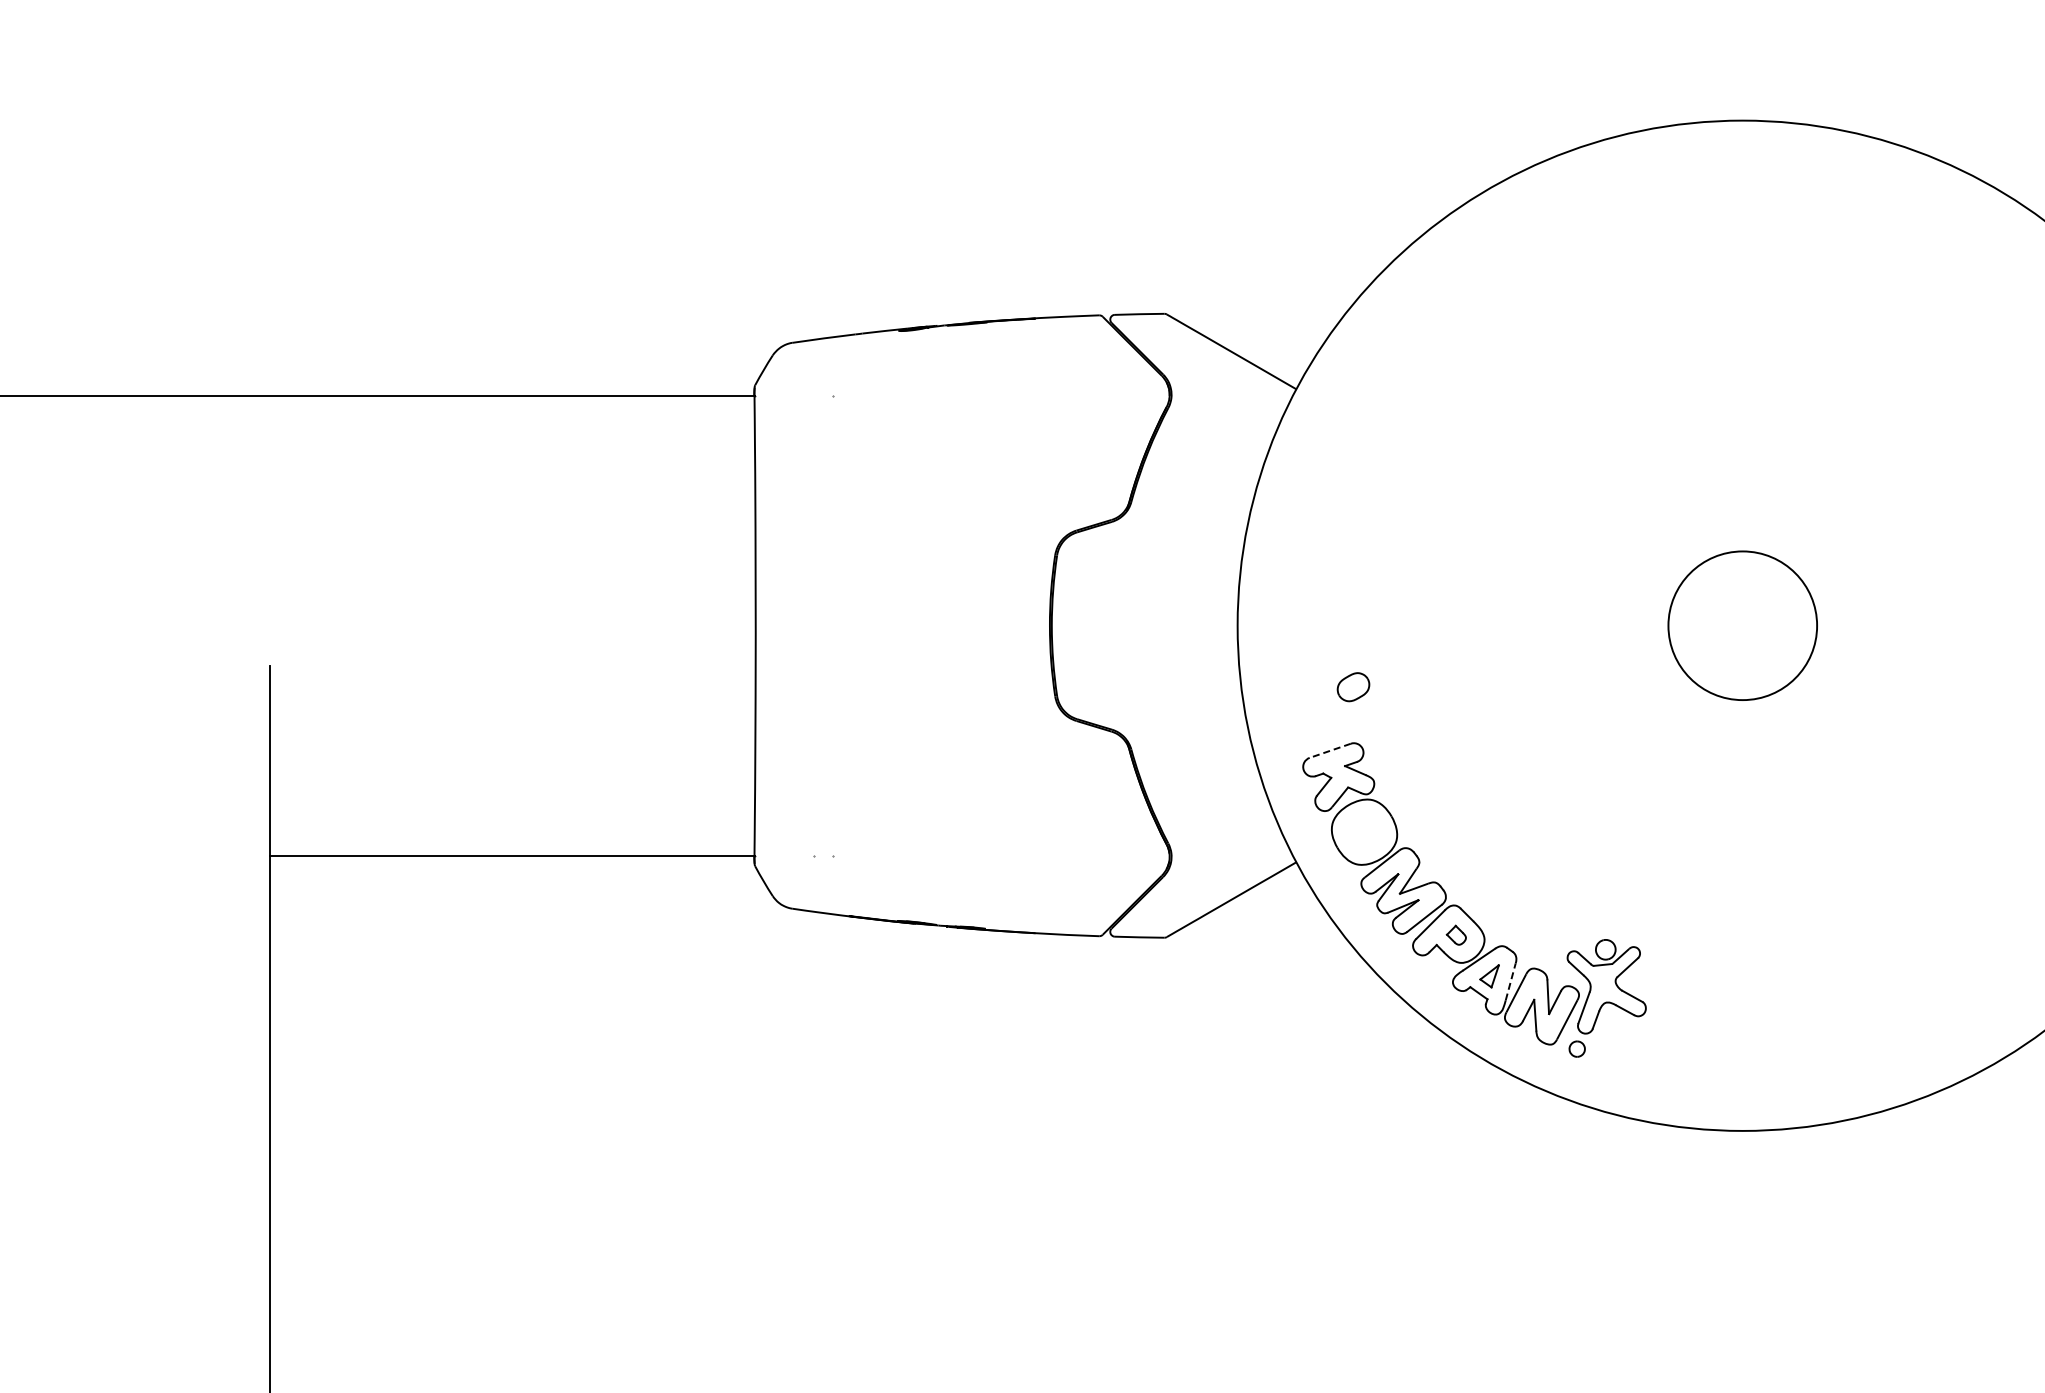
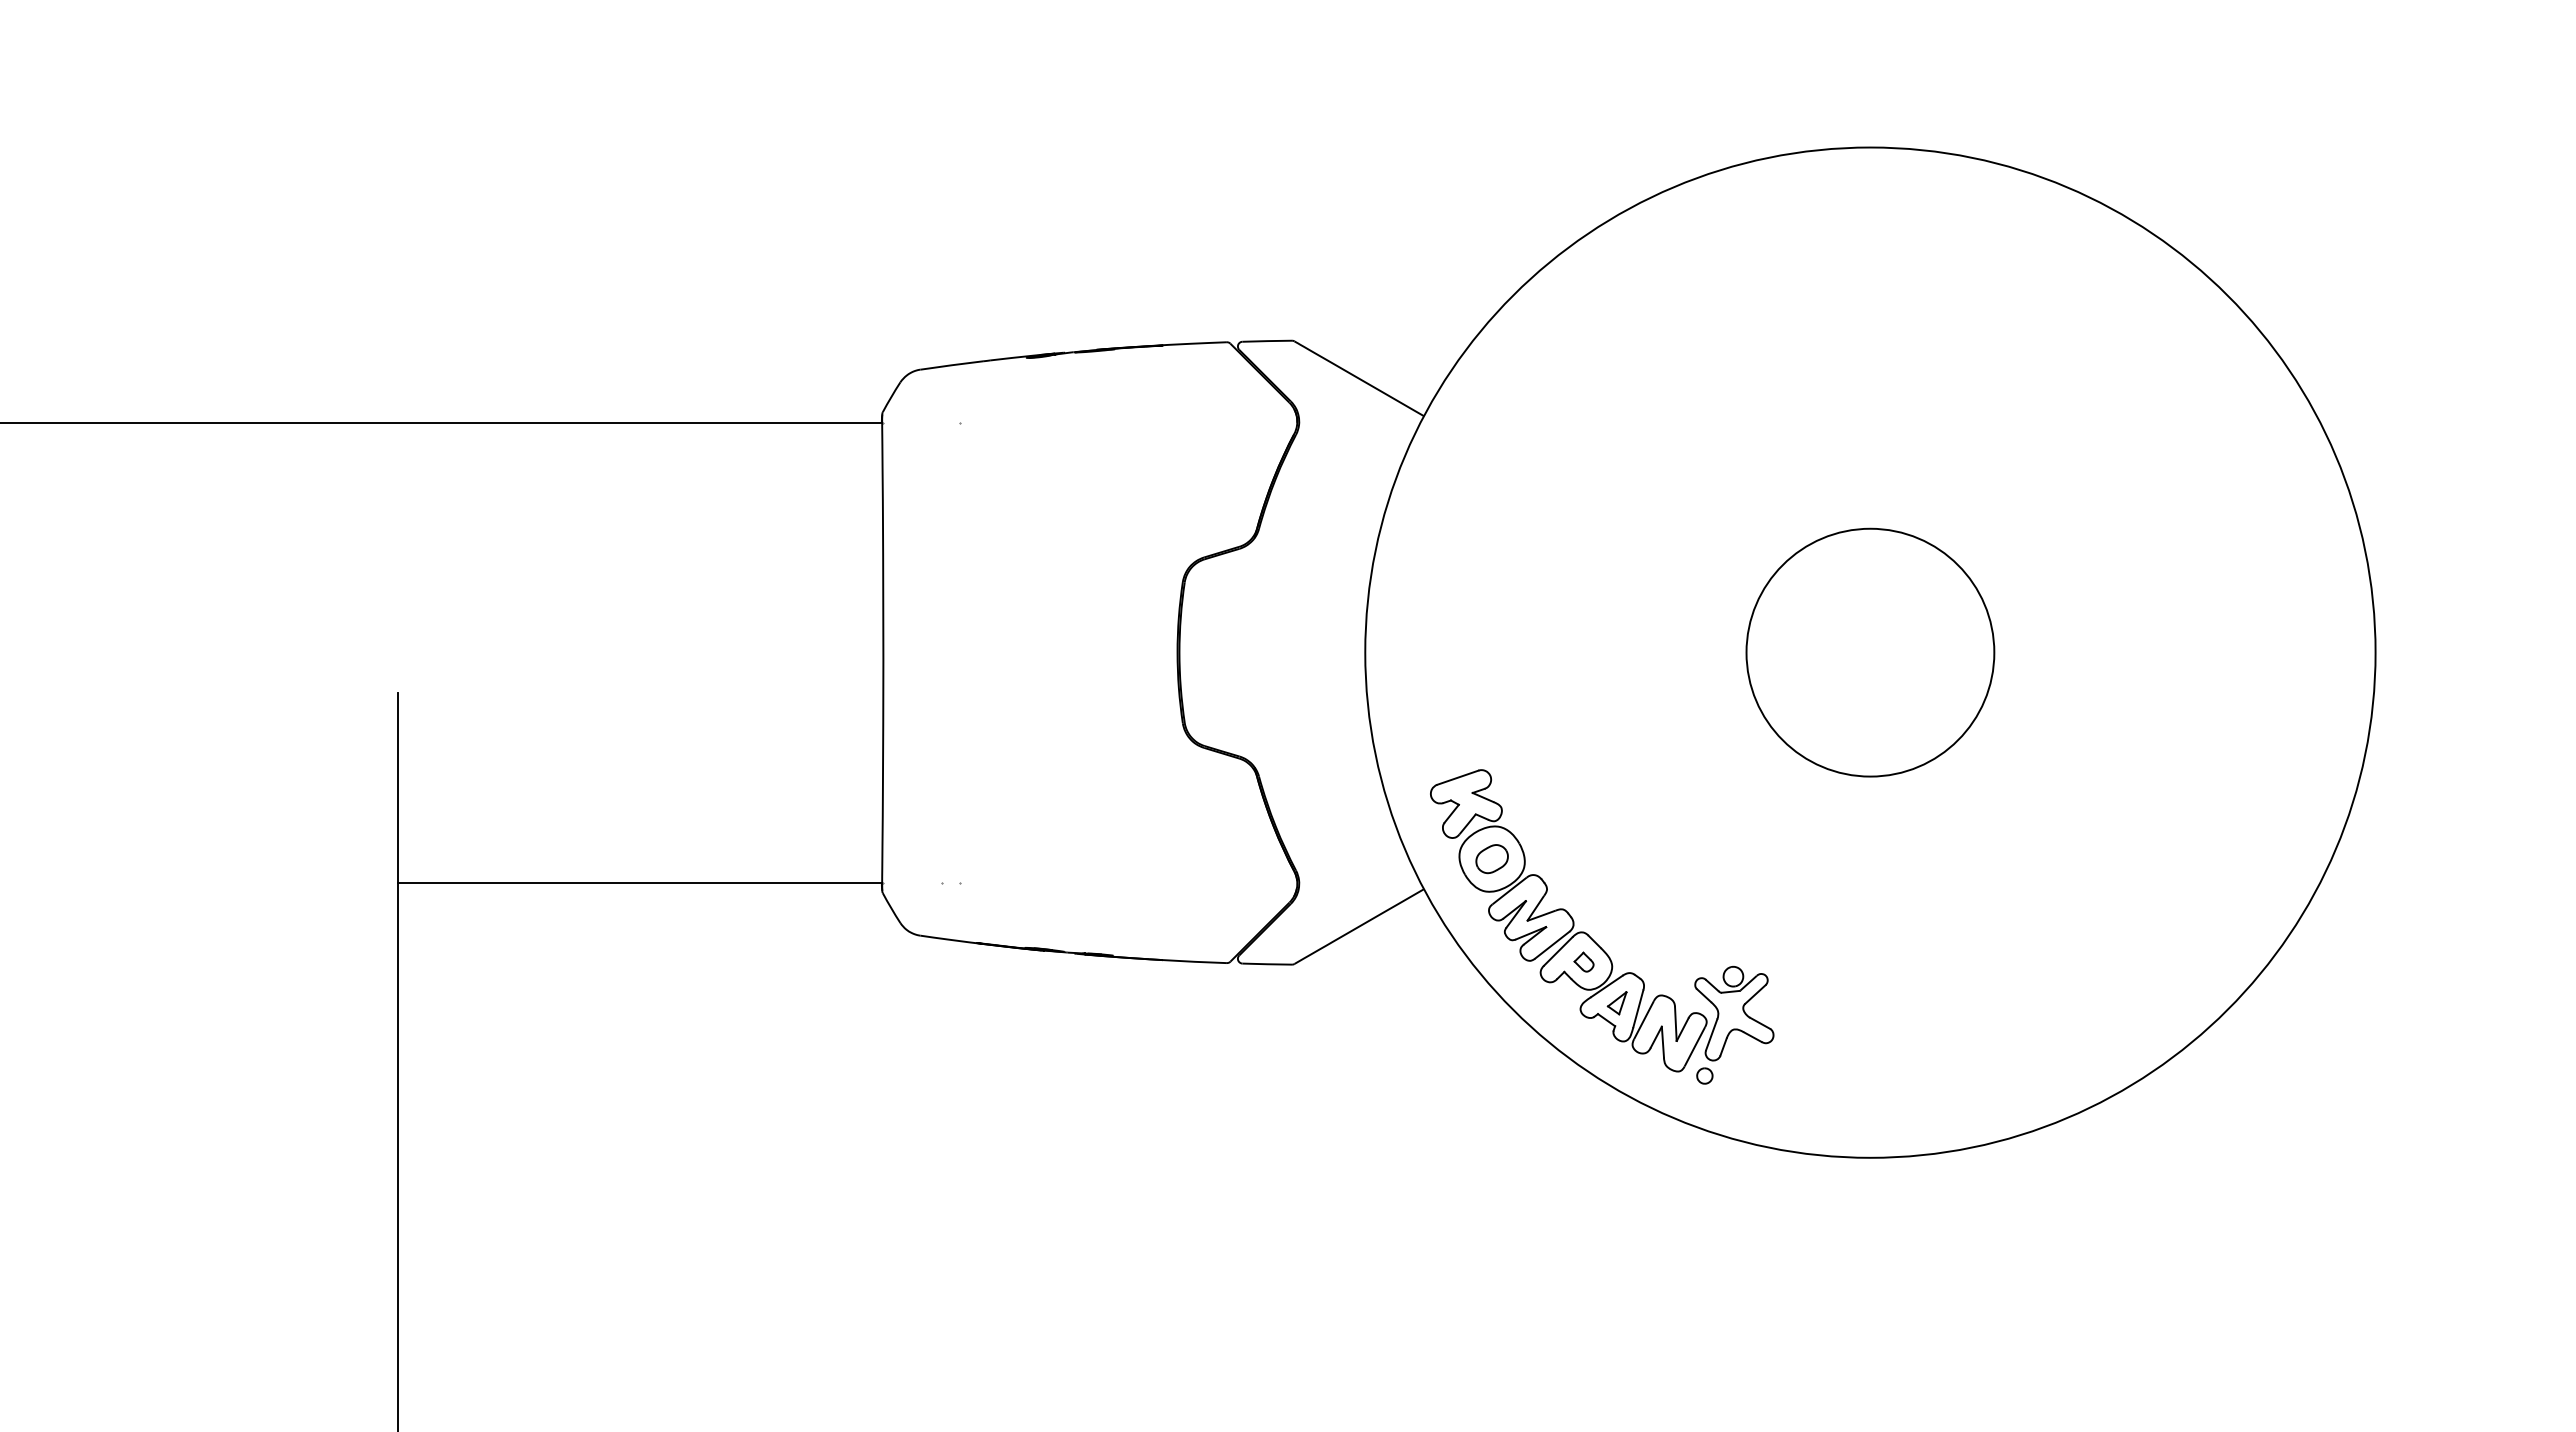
circle: (1742, 625) -> (1870, 652), size x1.67
part: (1352, 687) -> (1491, 859), moved
line: (1329, 750) -> (1457, 777), dashed -> solid
line: (1510, 981) -> (1638, 1008), dashed -> solid

